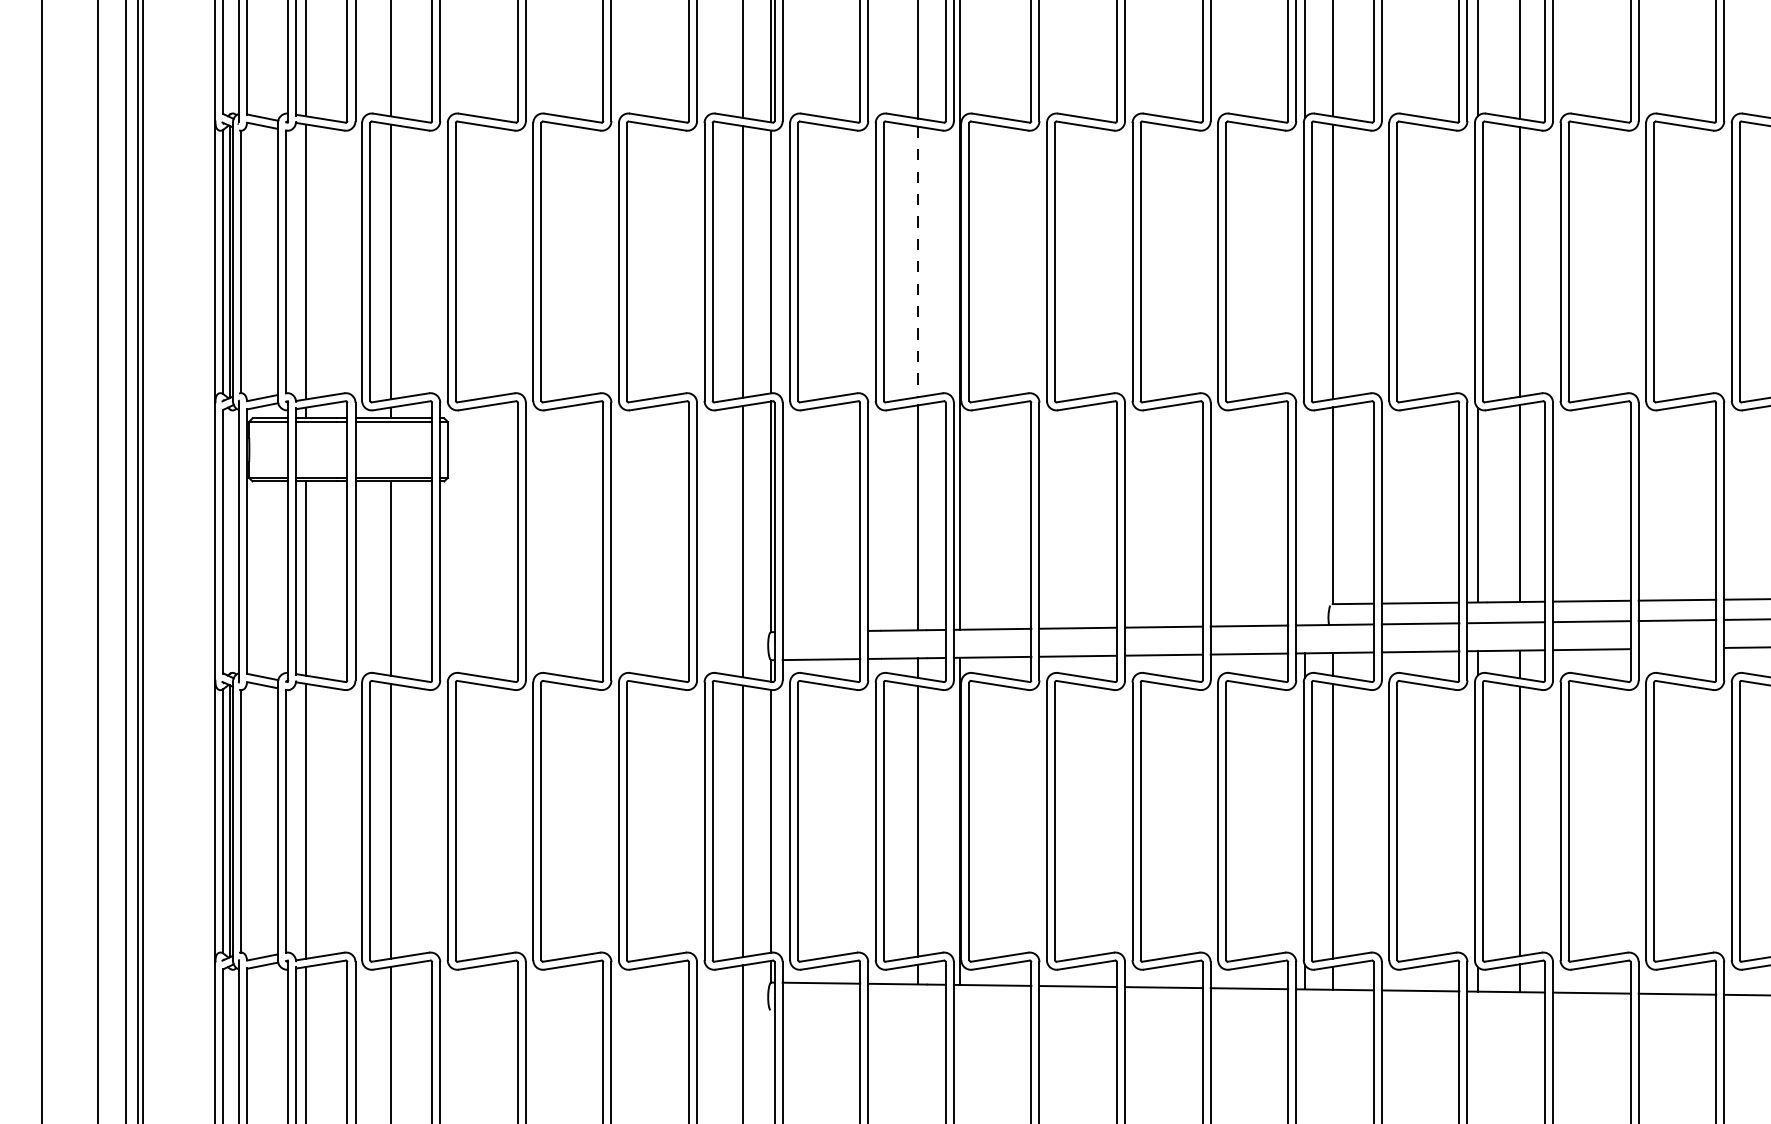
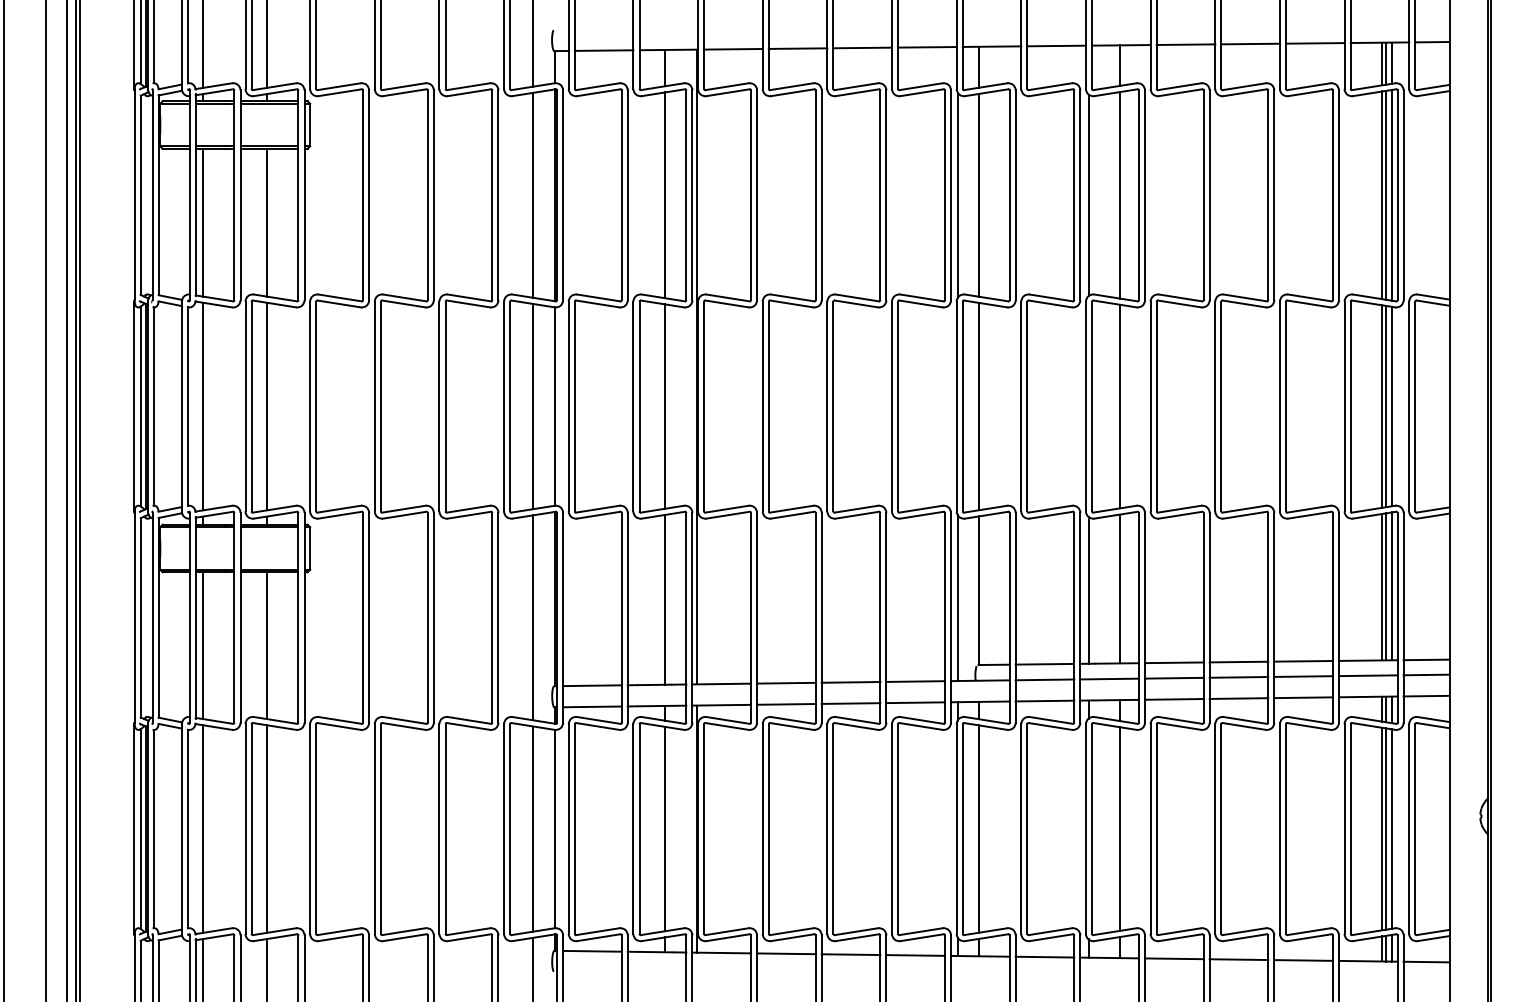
line: (918, 263) -> (665, 407), dashed -> solid
line: (1304, 516) -> (957, 598), added
line: (821, 631) -> (592, 685), added
line: (1676, 648) -> (1238, 698), added

